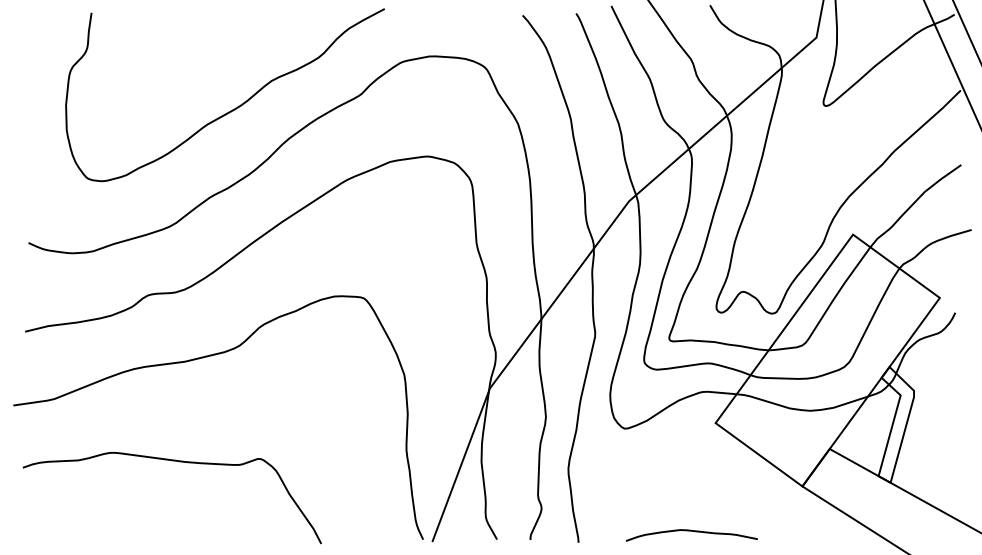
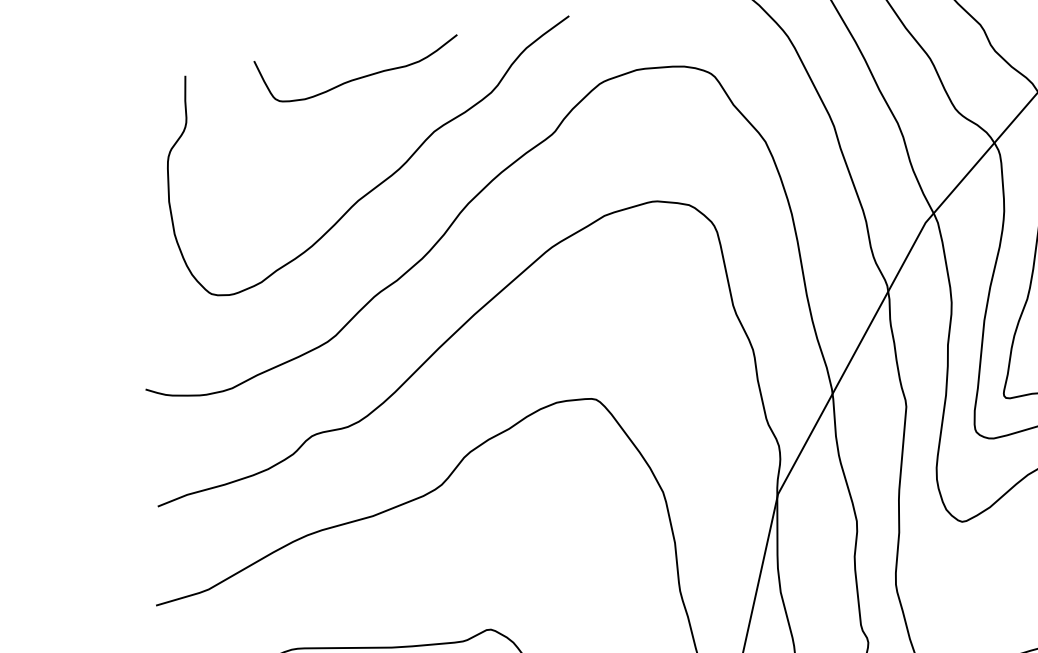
curve: (223, 31) -> (361, 75), added

